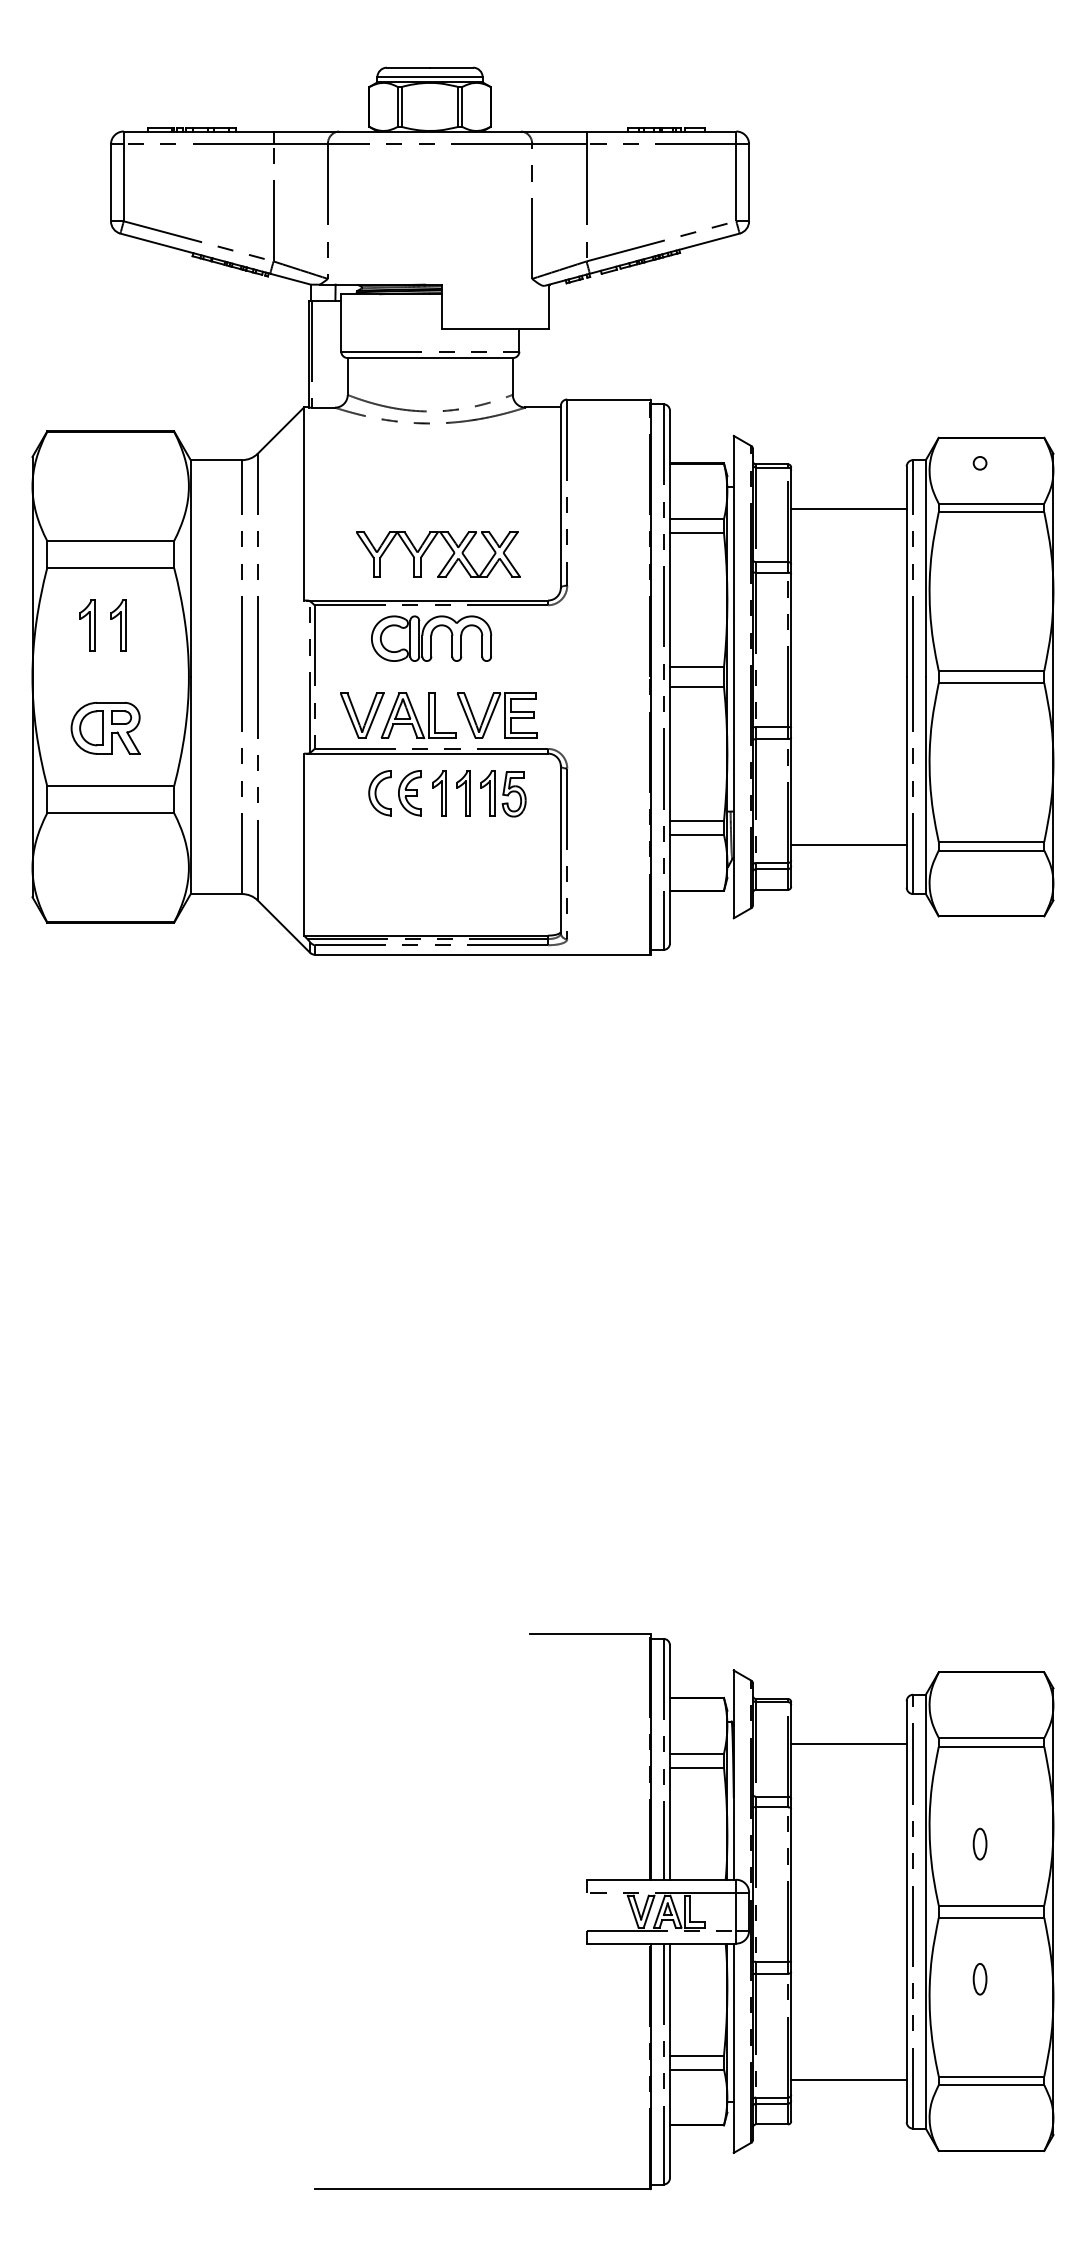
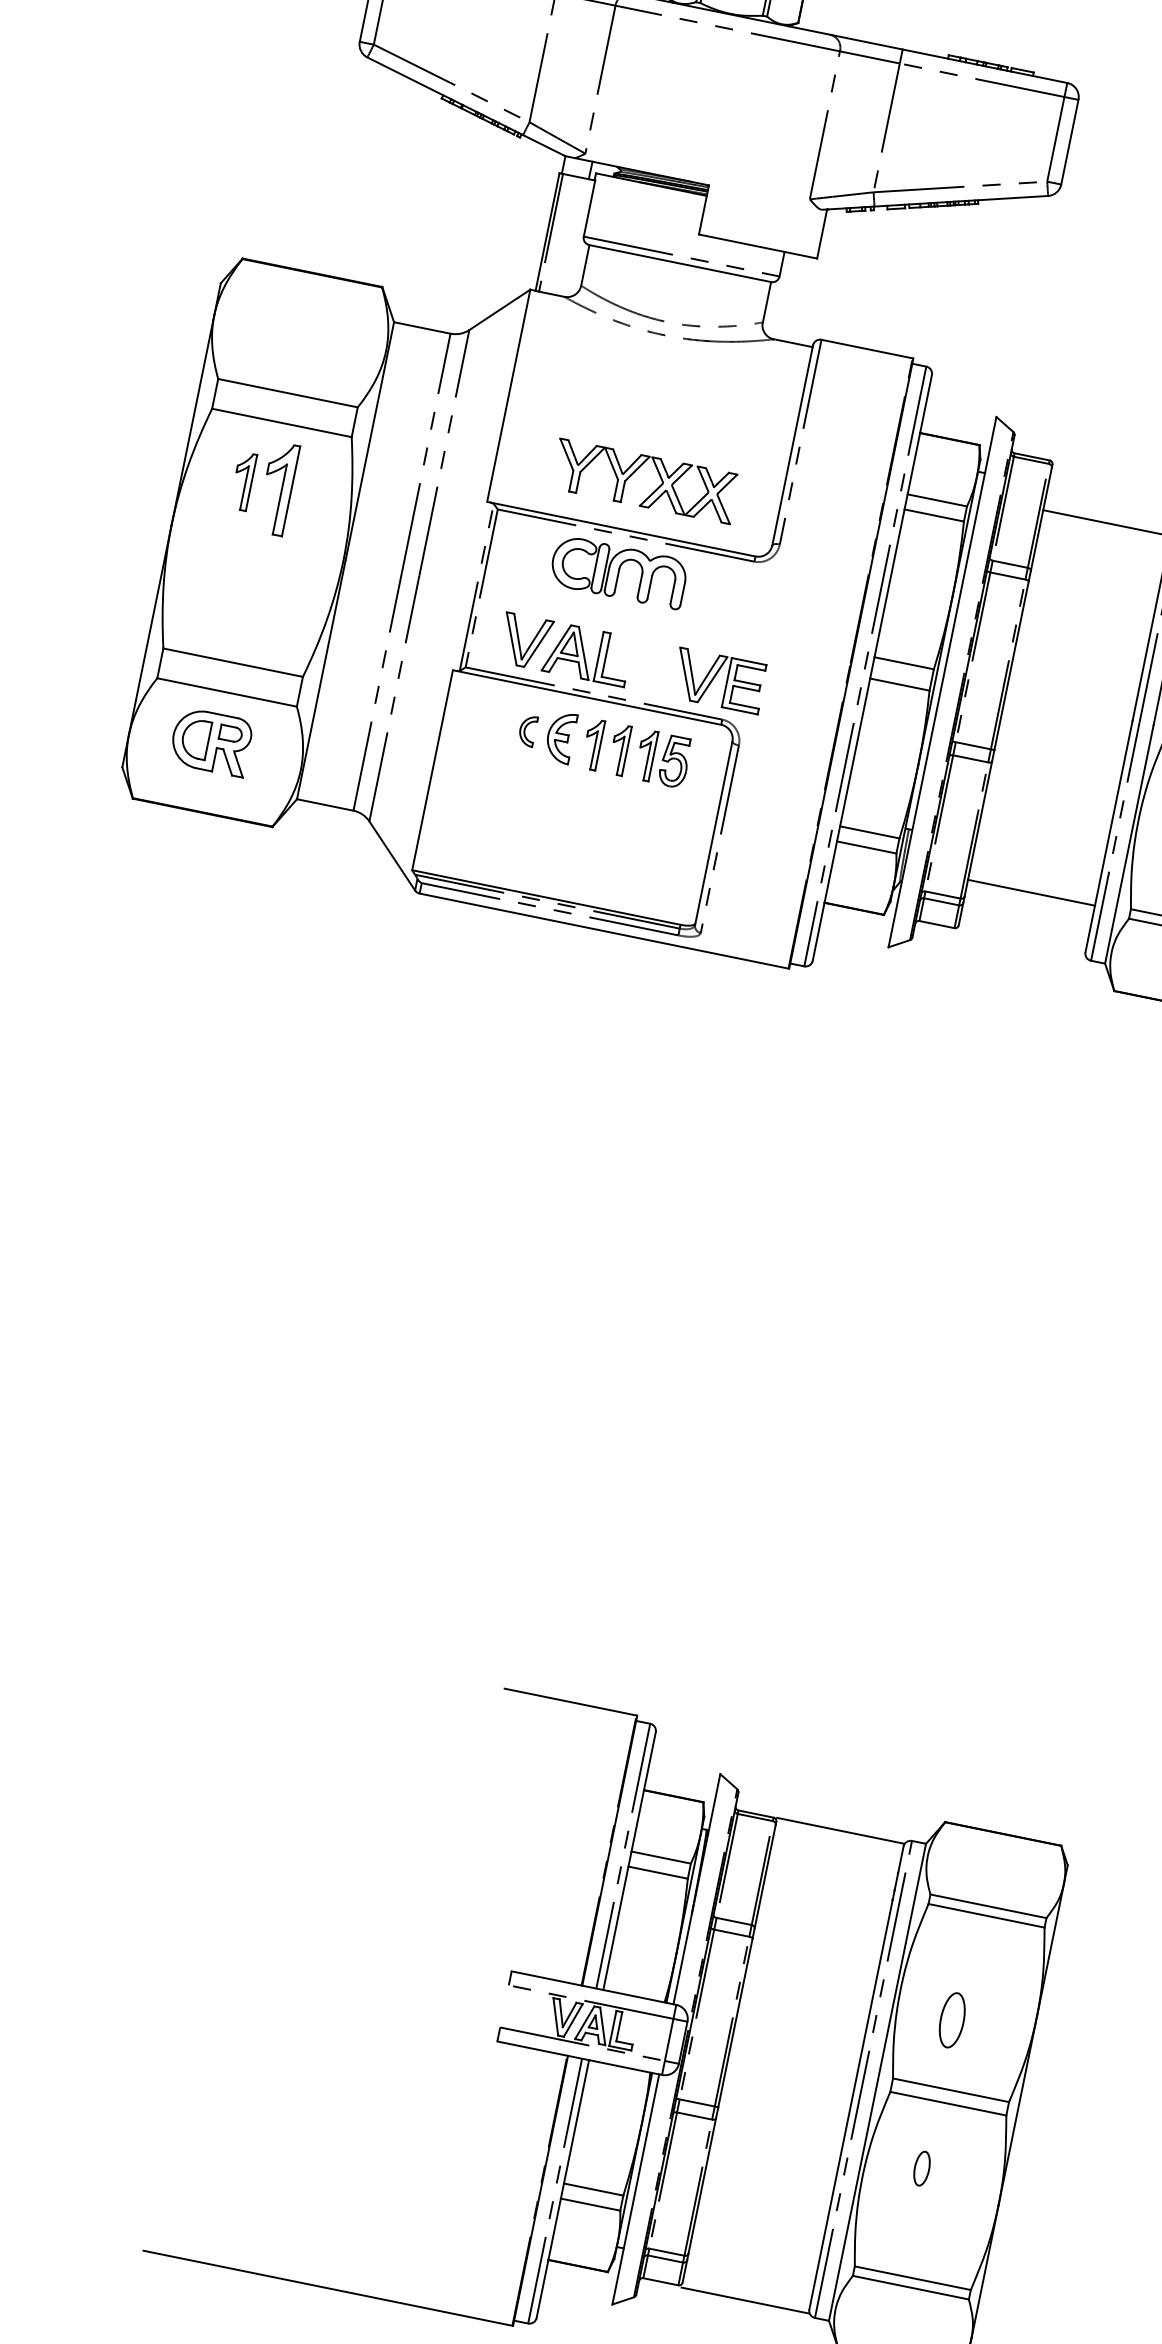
part: (118, 625) -> (277, 487), size x1.6
part: (497, 715) -> (719, 680), moved
part: (105, 728) -> (211, 742), moved
part: (379, 793) -> (526, 730), size x0.6
line: (848, 1743) -> (840, 1830), moved
part: (979, 1843) -> (951, 2019), size x1.6
line: (848, 2079) -> (744, 2300), moved

